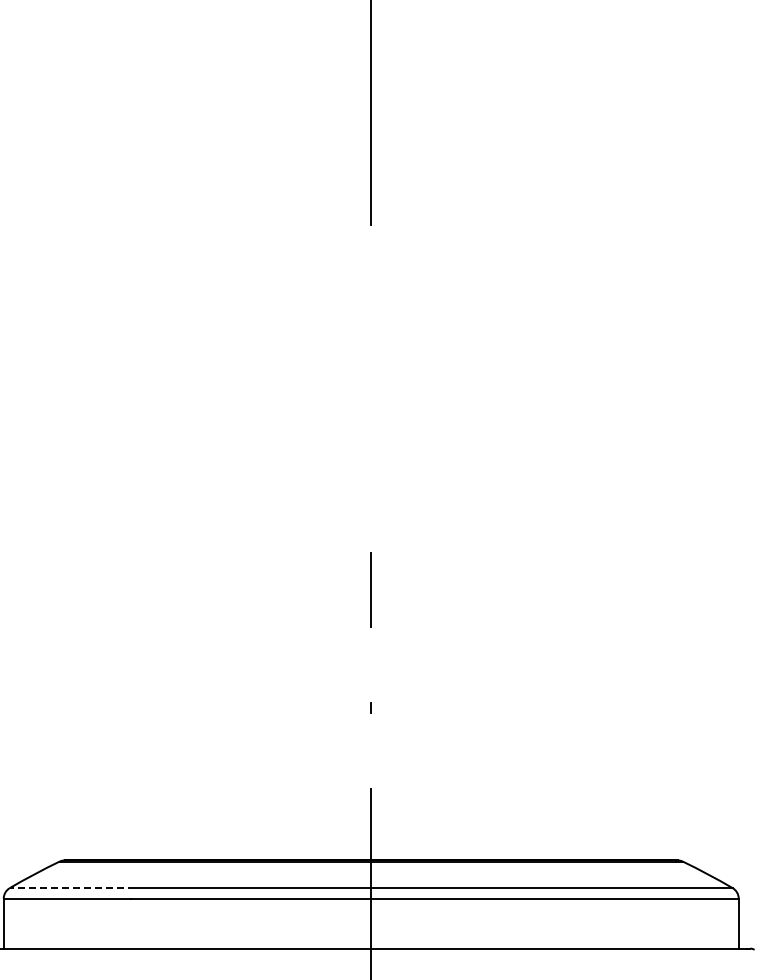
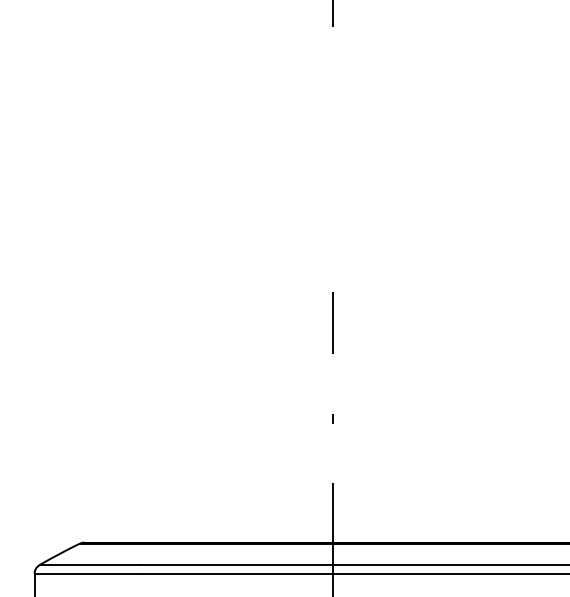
line: (71, 888) -> (89, 565), dashed -> solid

